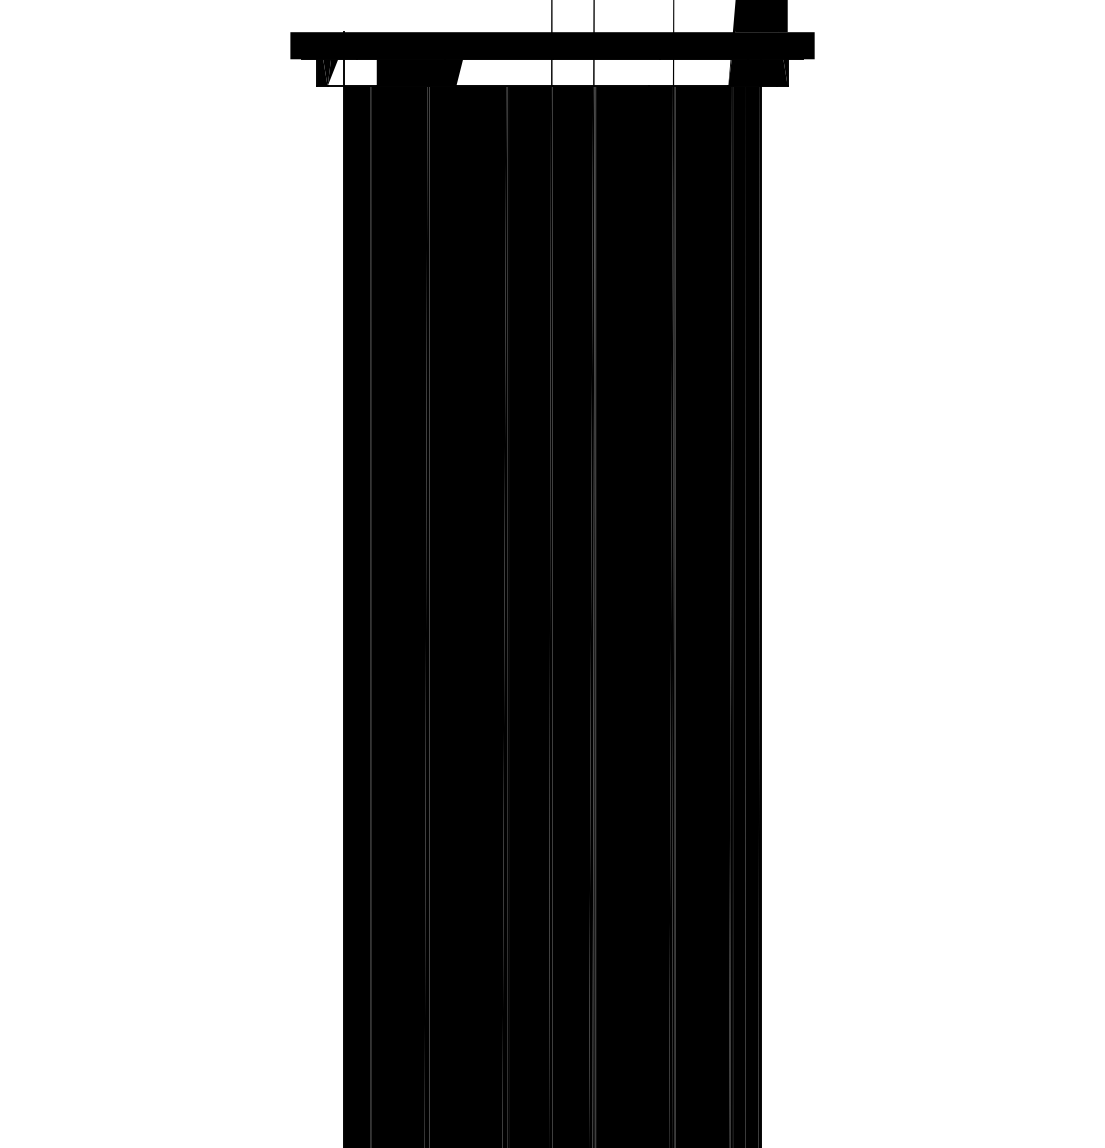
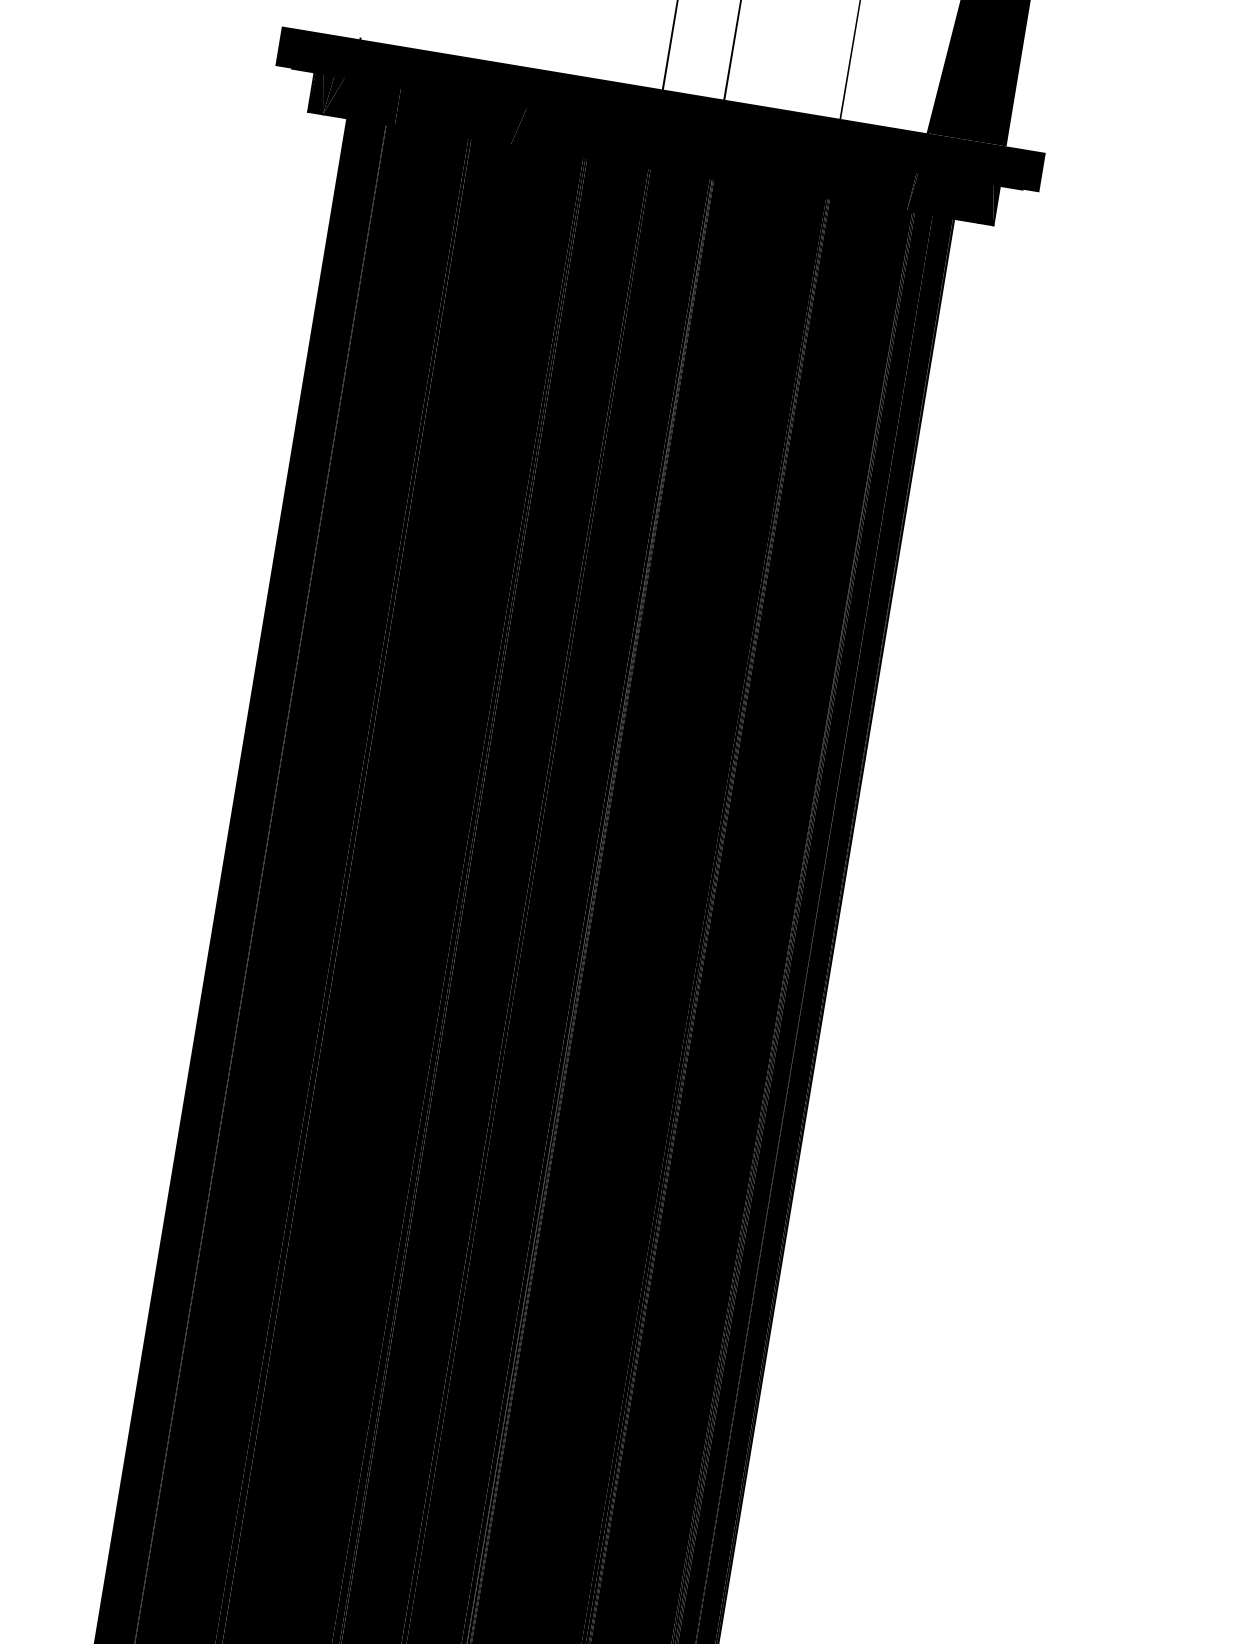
fill: (351, 72) -> (361, 99), added
fill: (593, 72) -> (713, 158), added

